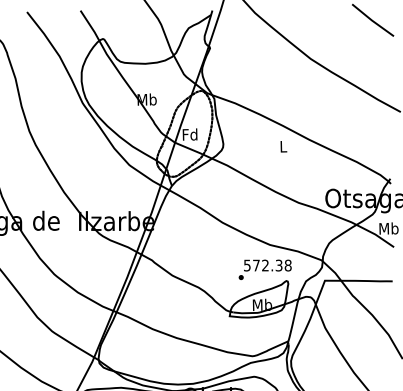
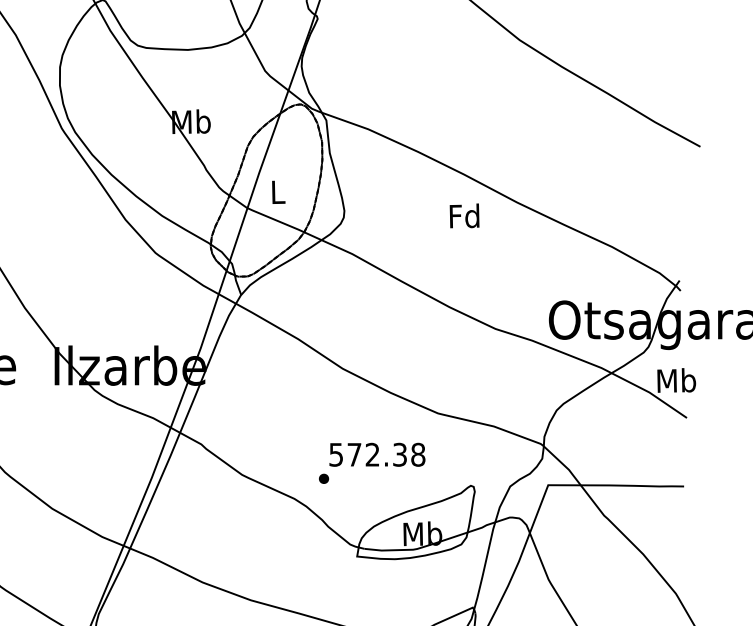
text: (189, 134) -> (276, 191), Fd -> L
text: (283, 146) -> (465, 215), L -> Fd
text: (264, 269) -> (370, 462), moved

